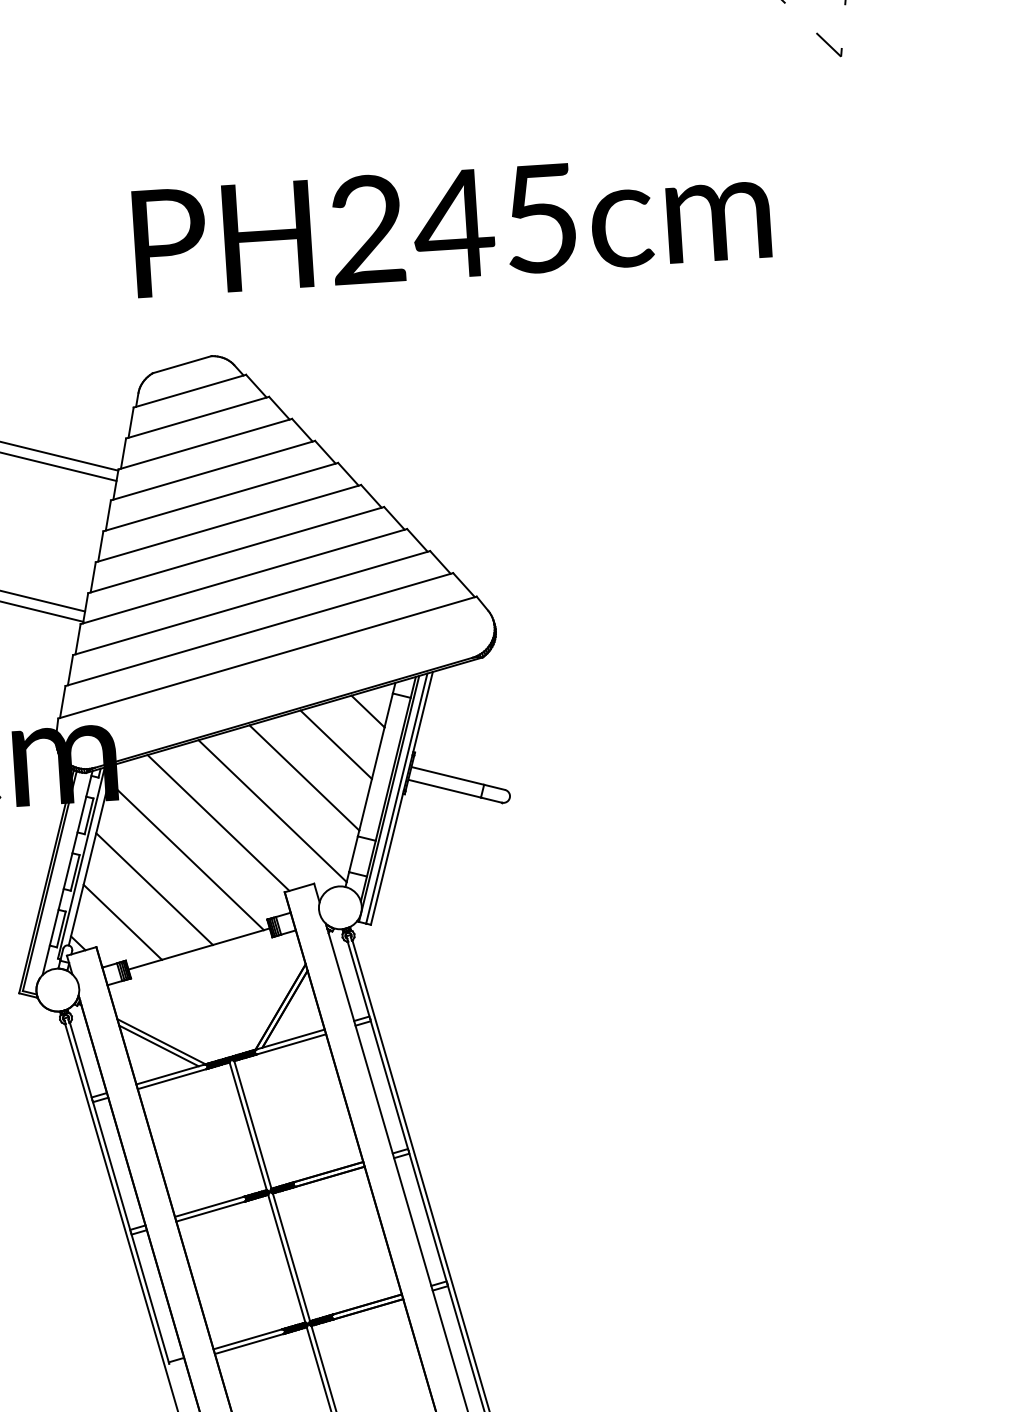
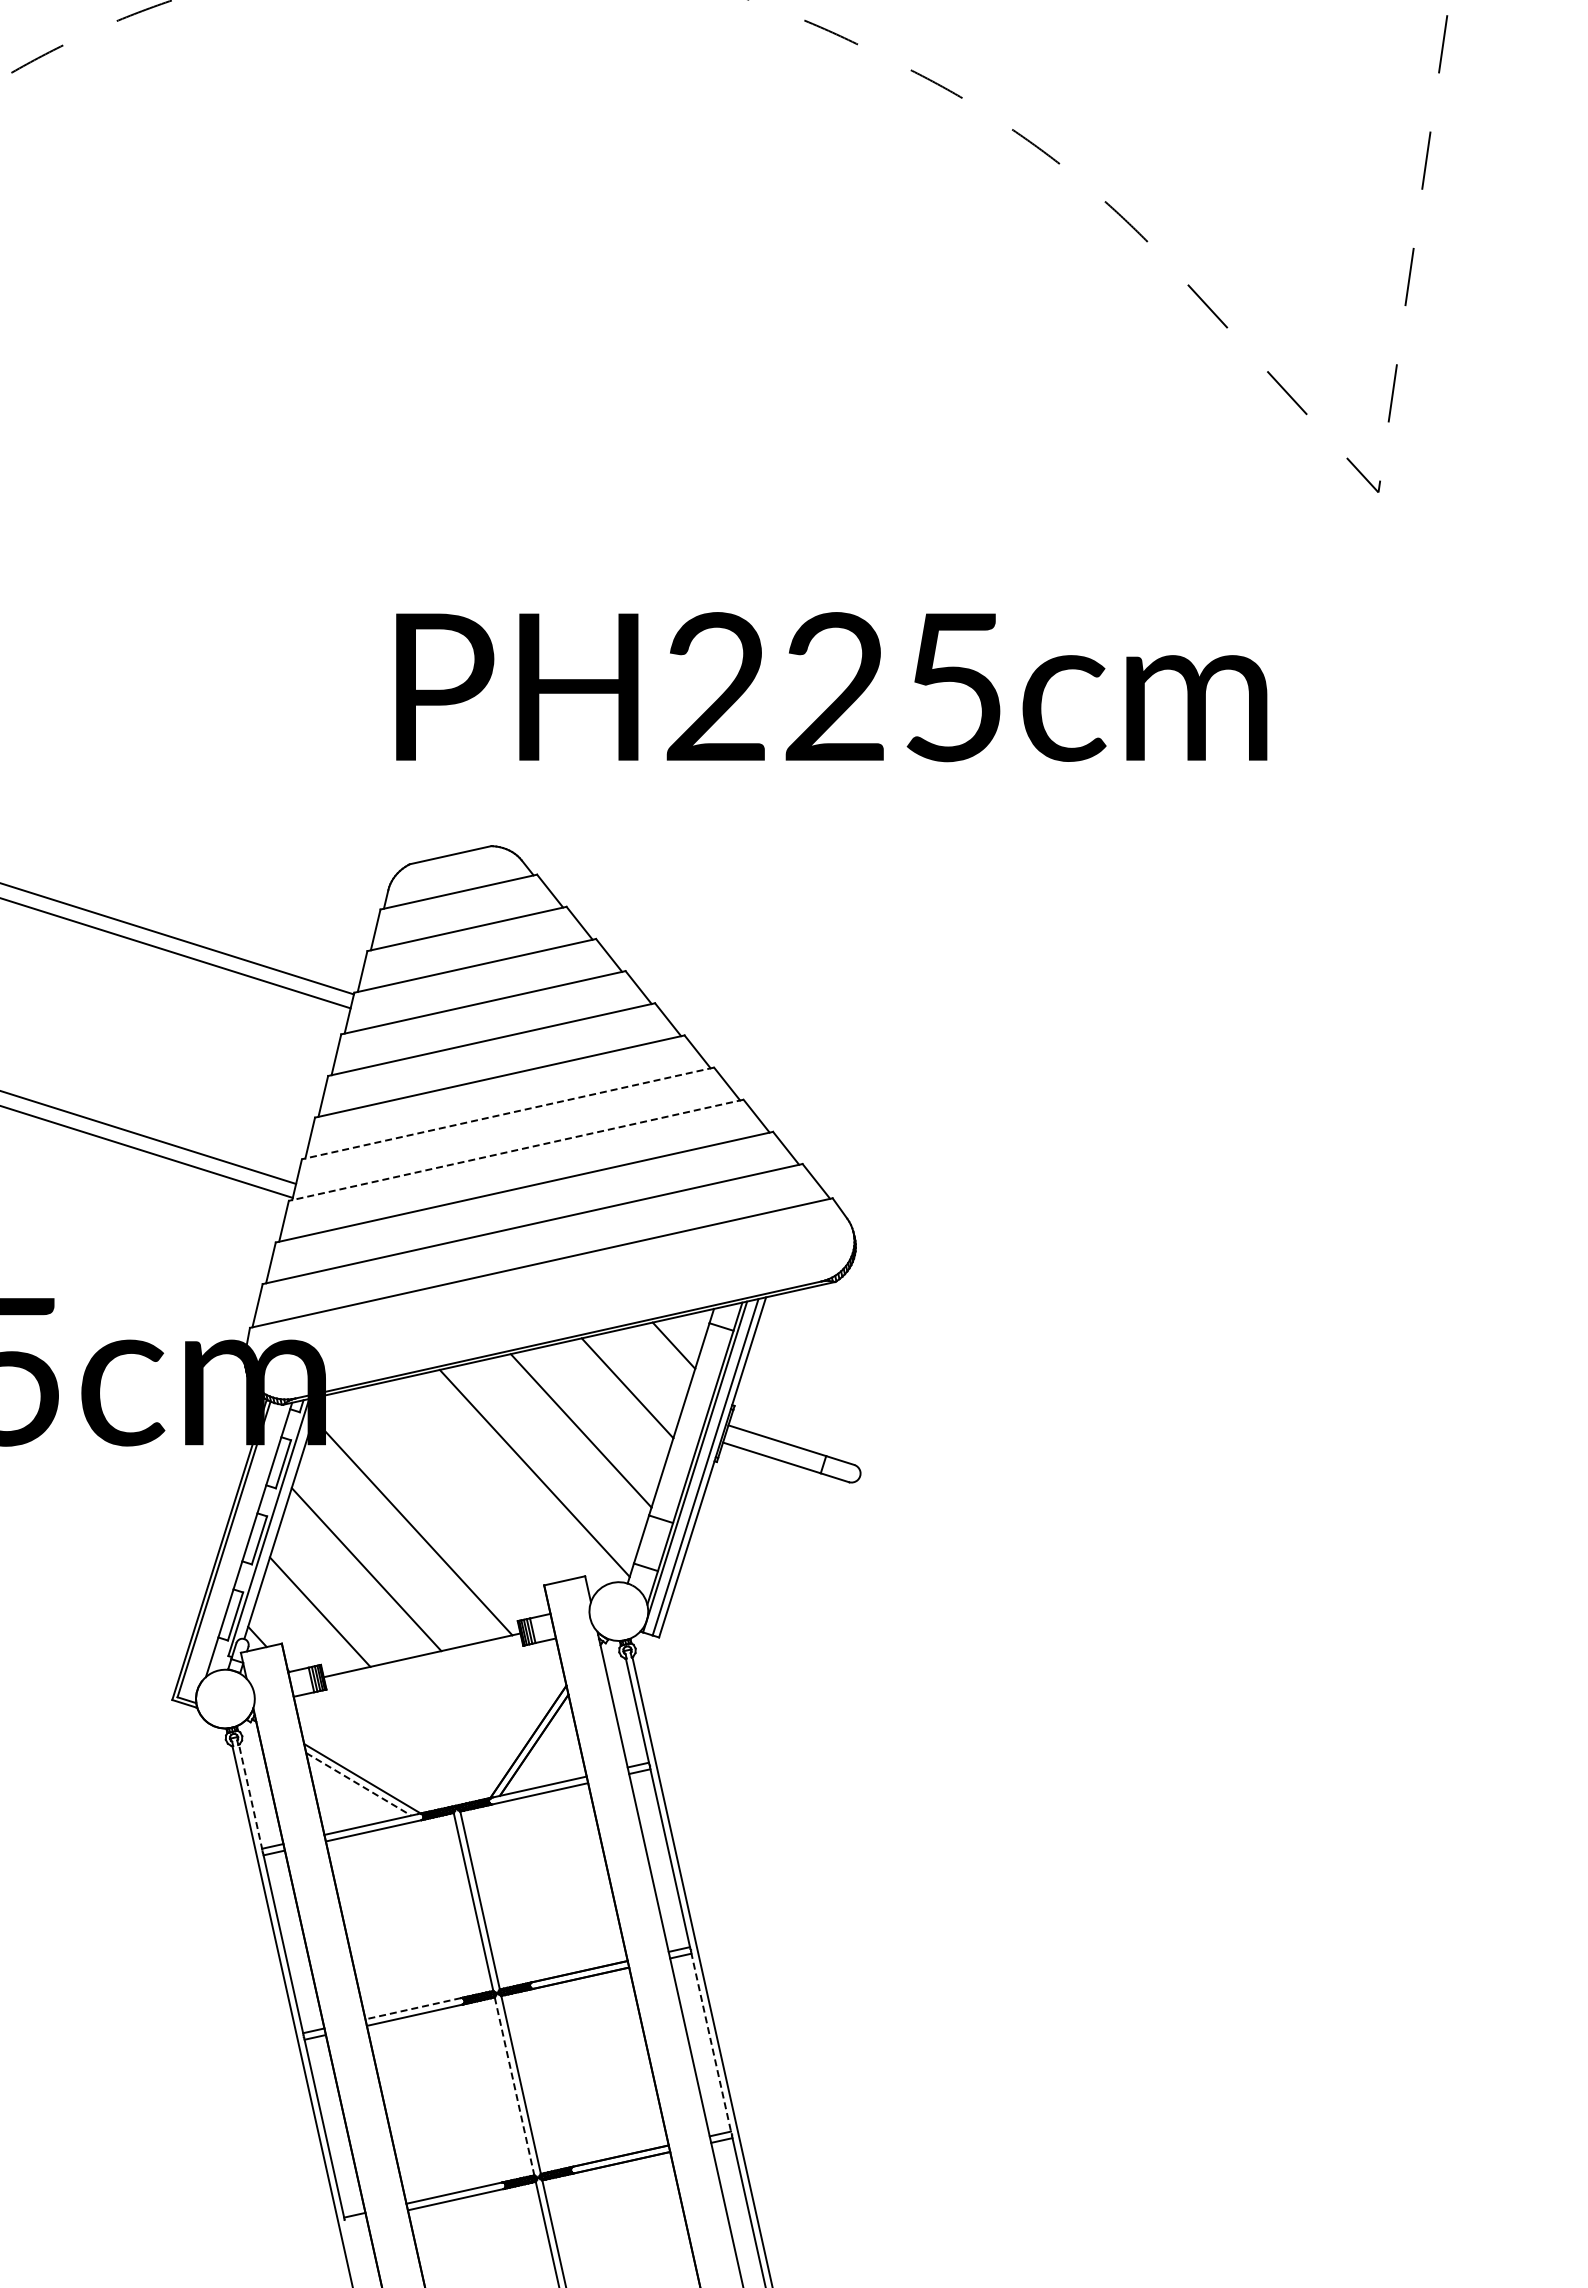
text: (453, 223) -> (833, 686), PH245cm -> PH225cm
line: (235, 550) -> (507, 1113), solid -> dashed
line: (244, 576) -> (516, 1150), solid -> dashed
line: (218, 822) -> (459, 1484), removed
line: (159, 1046) -> (359, 1784), solid -> dashed
line: (80, 1060) -> (250, 1797), solid -> dashed
line: (208, 1206) -> (412, 2008), solid -> dashed
line: (428, 1217) -> (711, 2042), solid -> dashed
line: (286, 1258) -> (514, 2086), solid -> dashed

